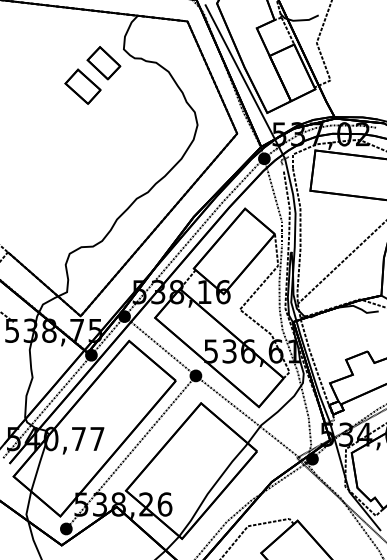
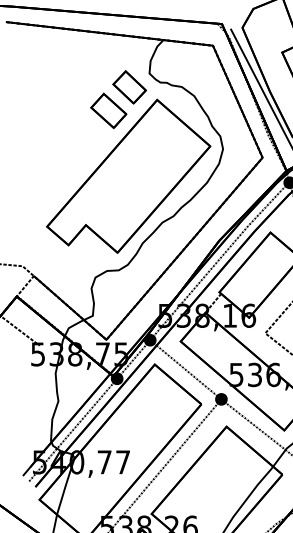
part: (102, 151) -> (128, 175), added

